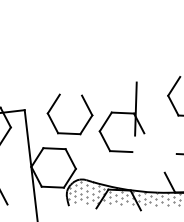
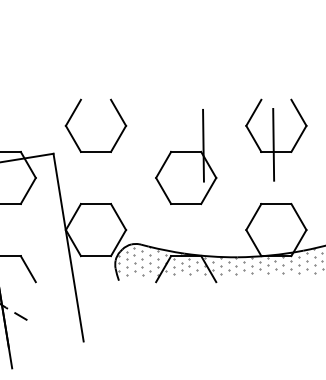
part: (54, 104) -> (74, 113), moved
line: (138, 142) -> (208, 190), added
line: (170, 163) -> (253, 217), added

